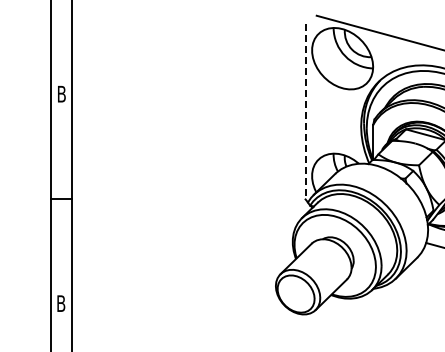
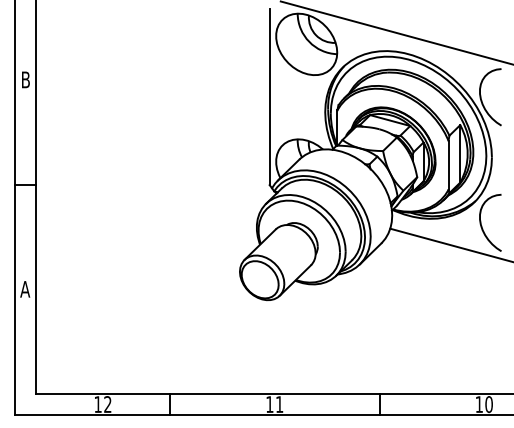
line: (305, 111) -> (269, 97), dashed -> solid
text: (61, 303) -> (25, 289), B -> A

